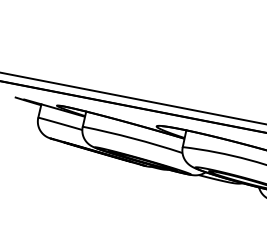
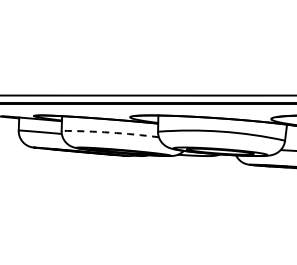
arc: (133, 138) -> (110, 132), solid -> dashed

